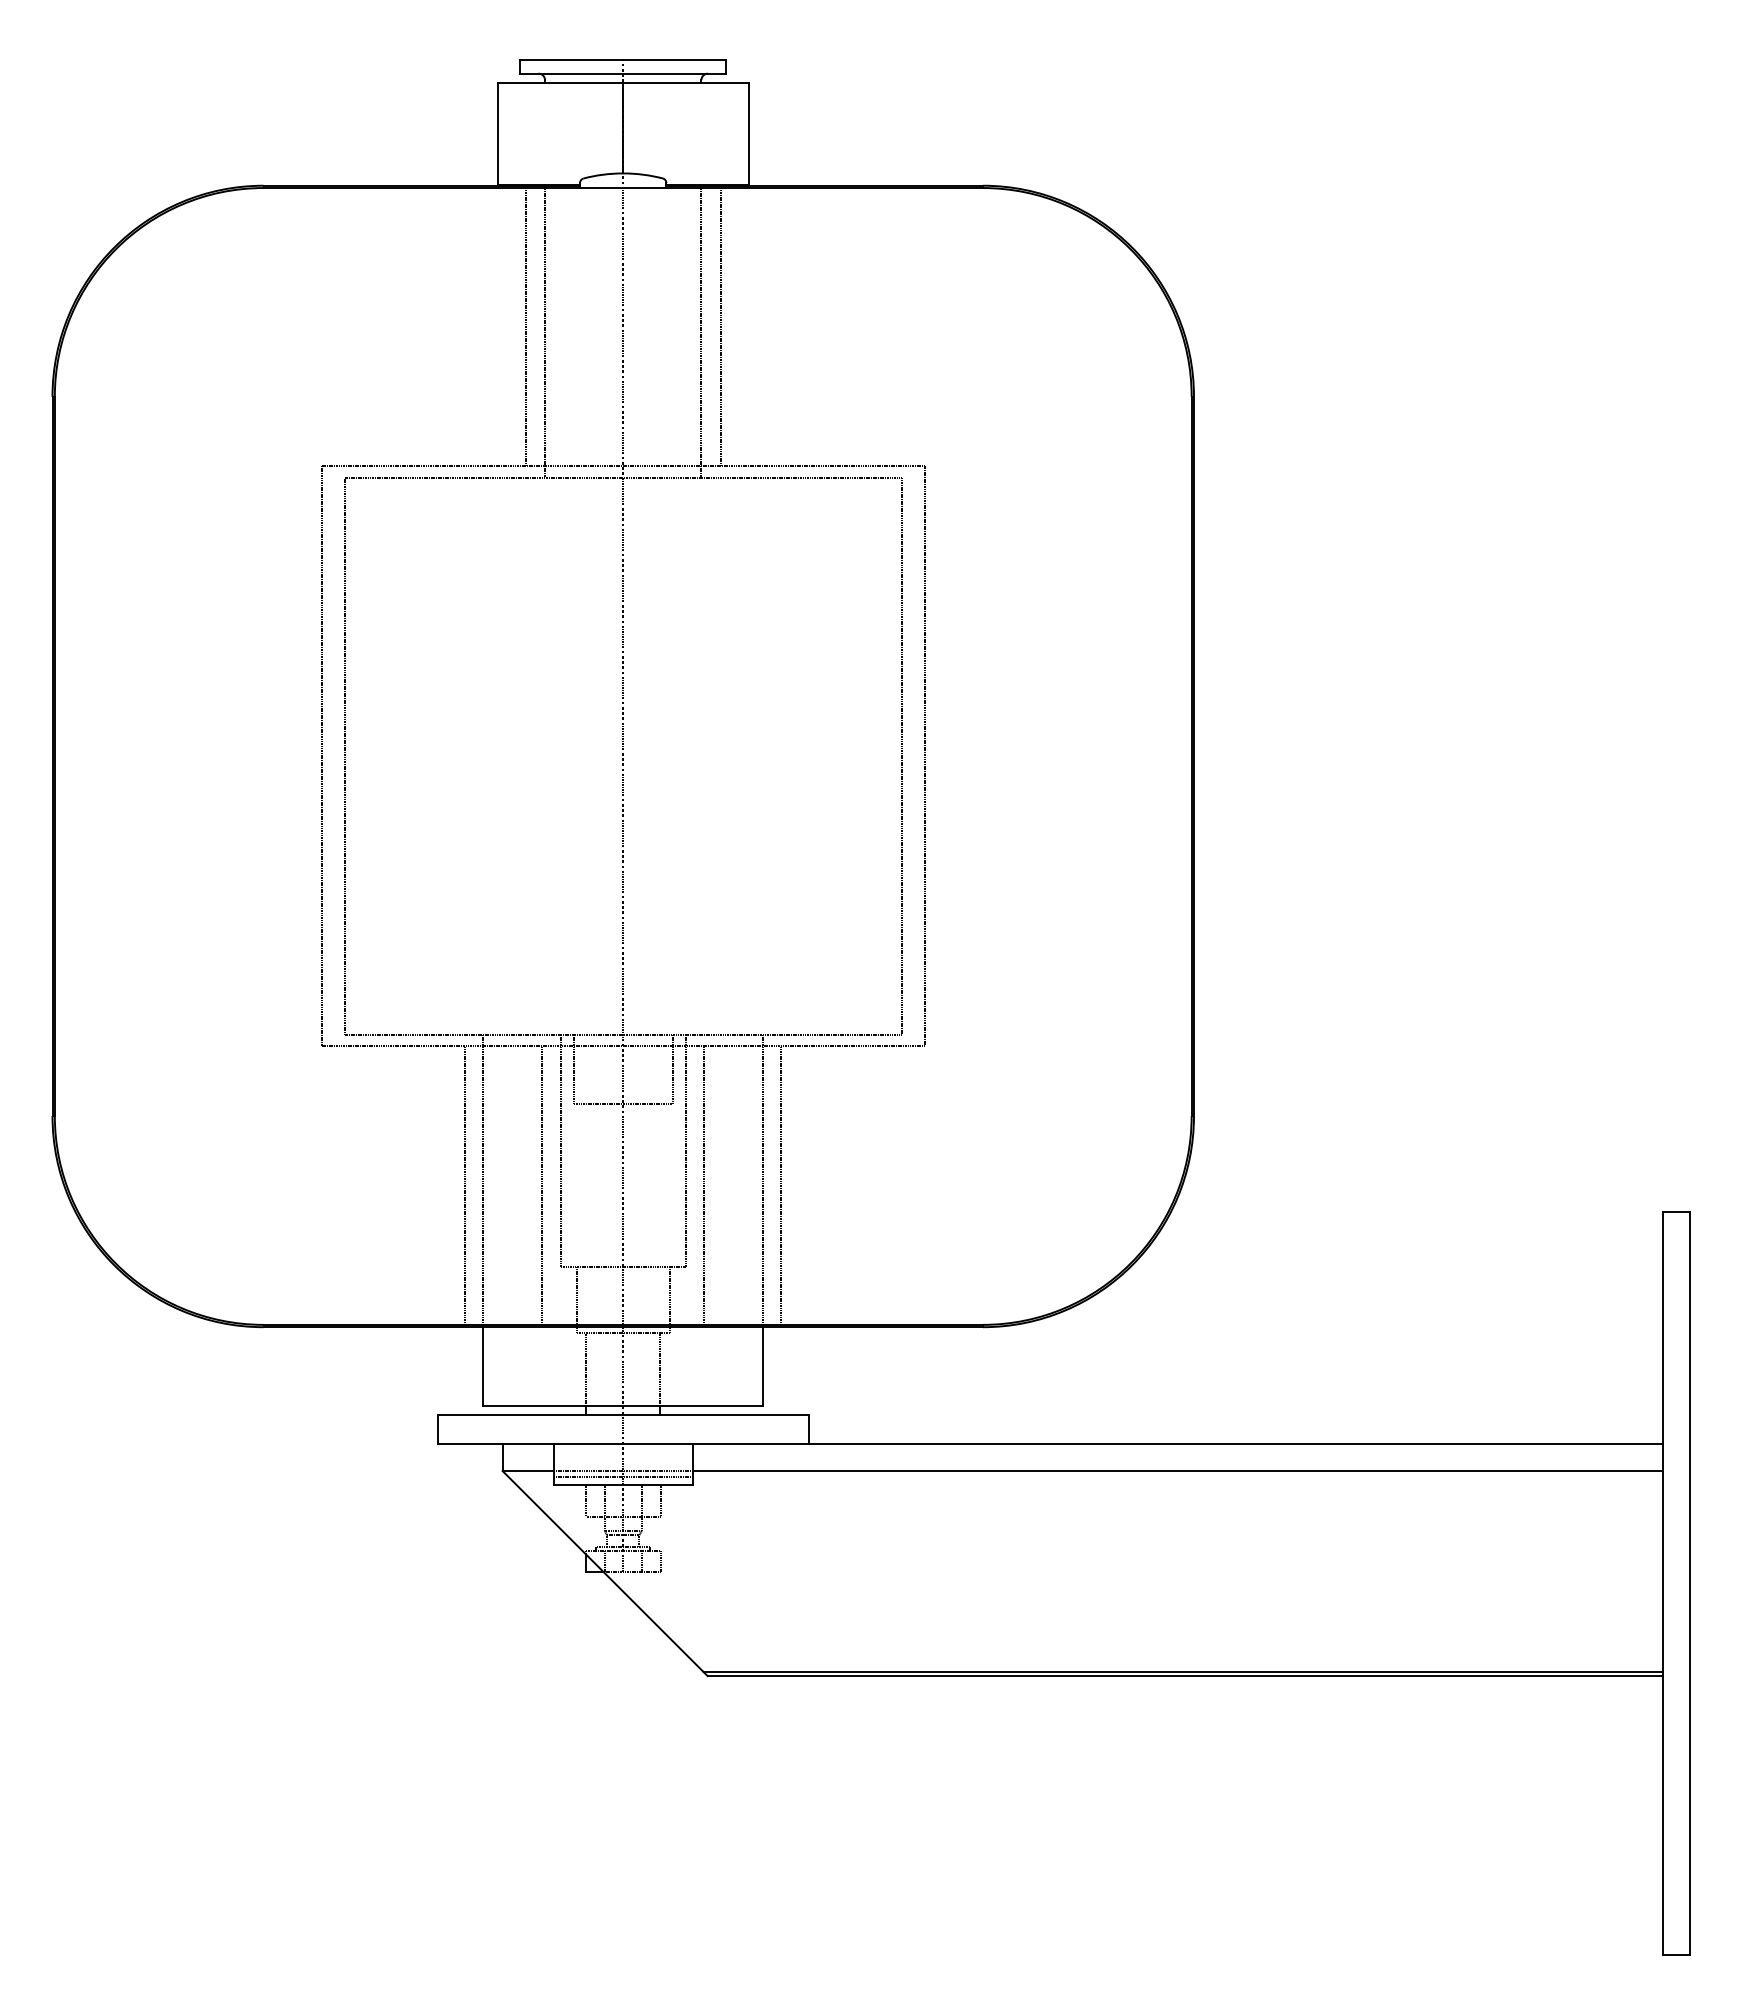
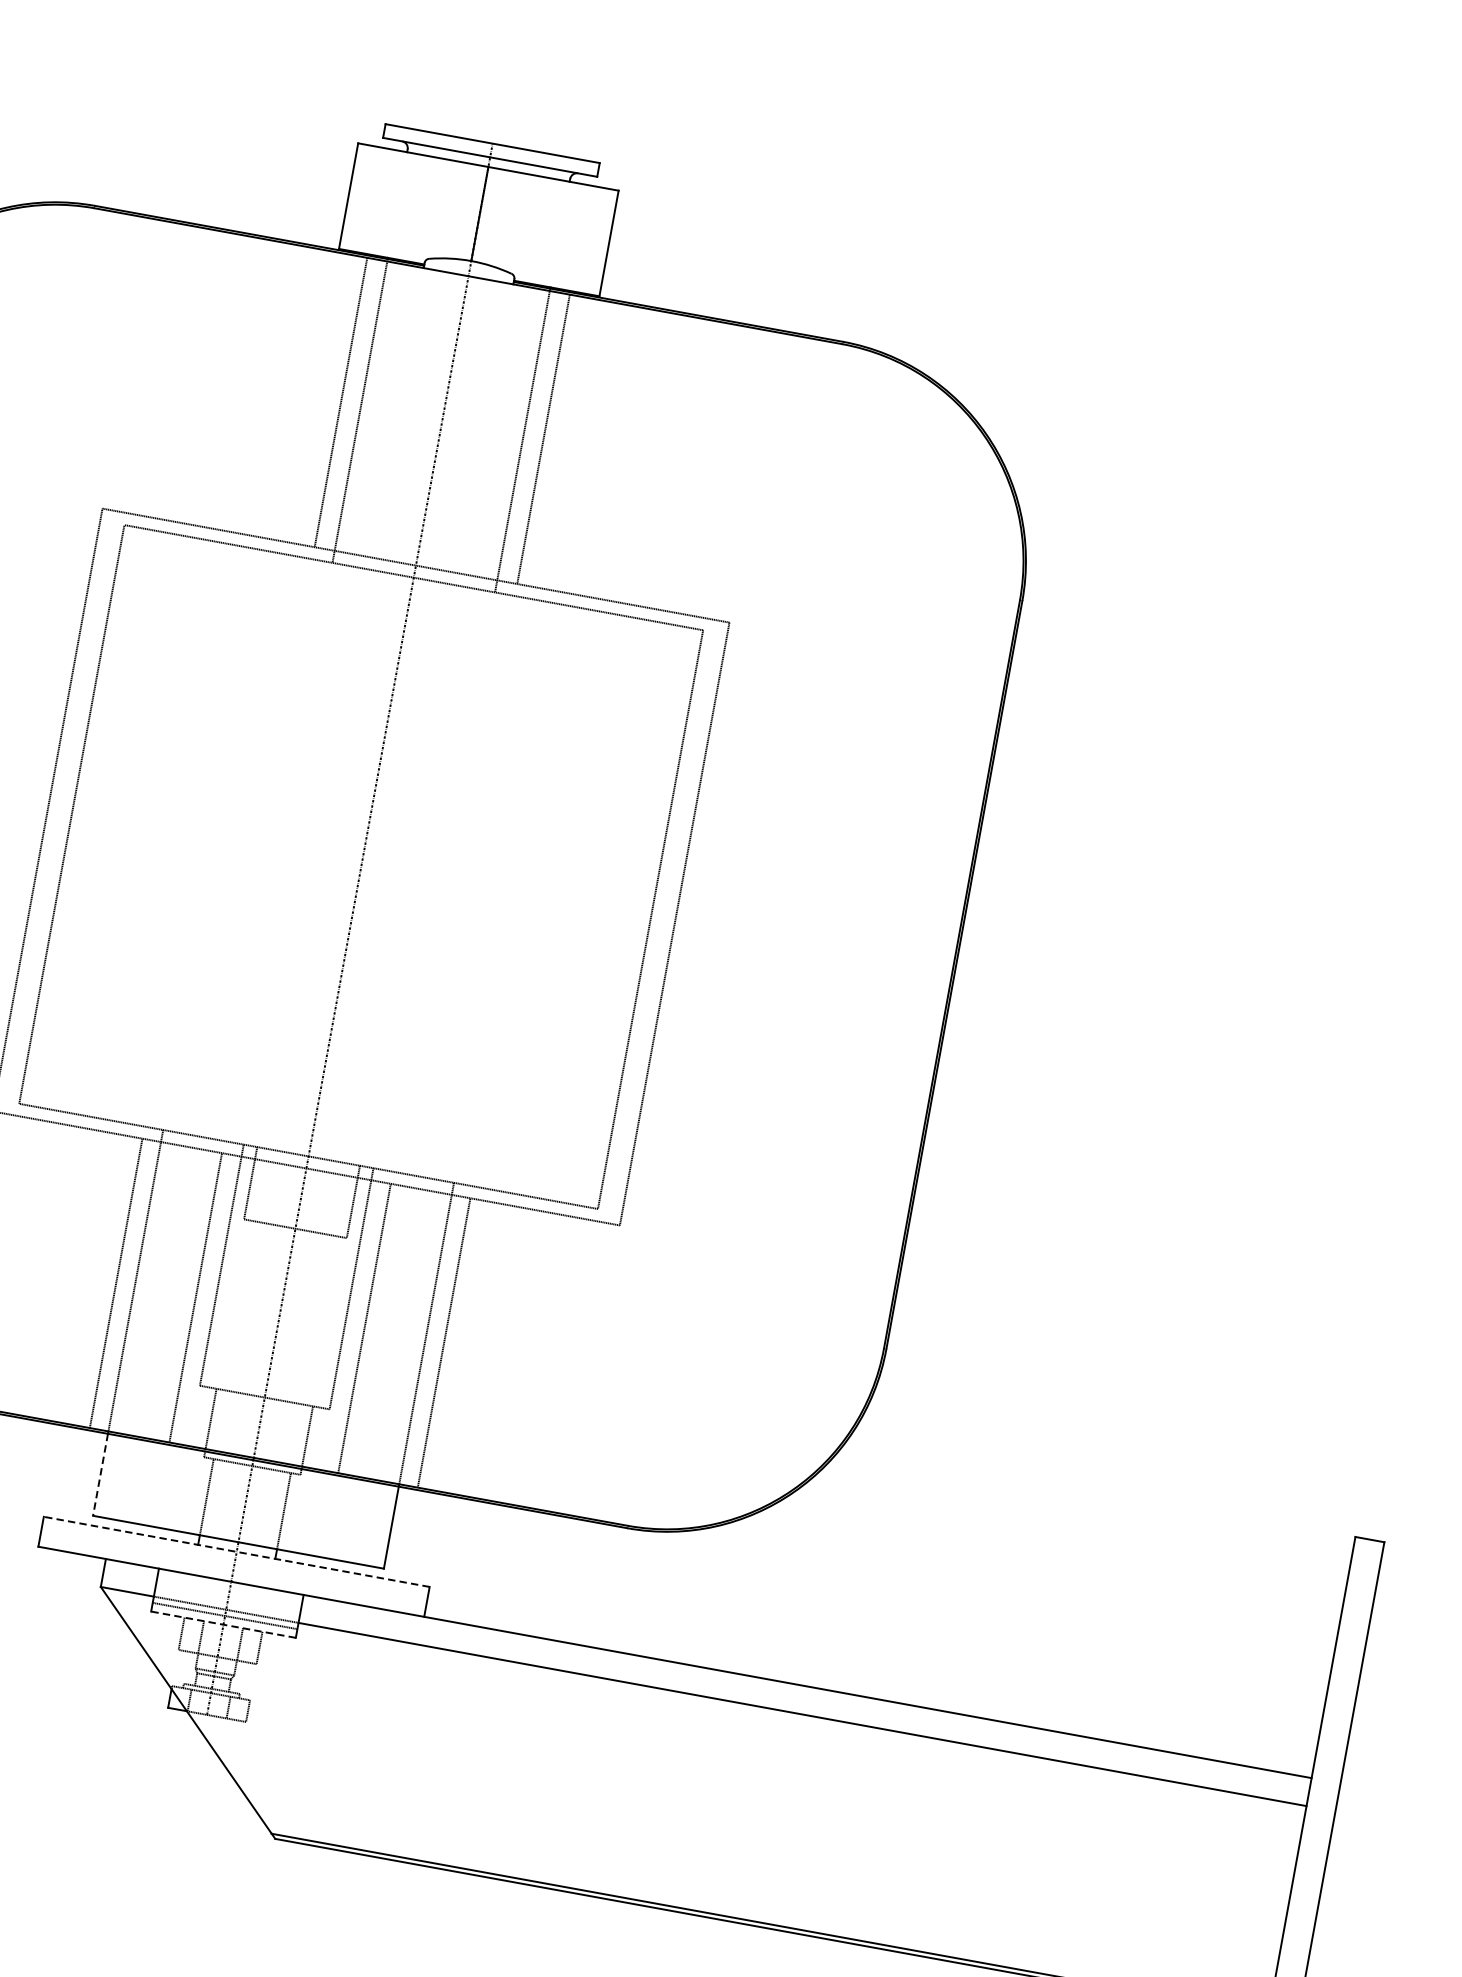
line: (483, 1367) -> (100, 1475), solid -> dashed
line: (623, 1415) -> (236, 1552), solid -> dashed
line: (623, 1485) -> (223, 1624), solid -> dashed

